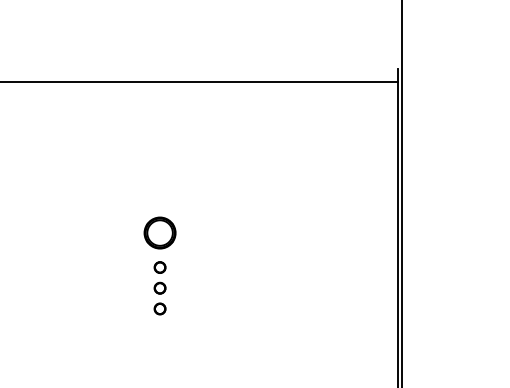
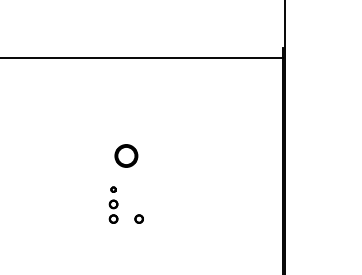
part: (159, 232) -> (125, 155), moved
circle: (159, 267) -> (113, 189), size x0.6
circle: (195, 308) -> (138, 218), added

